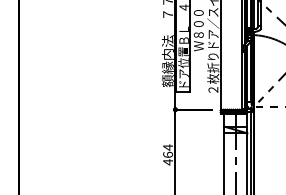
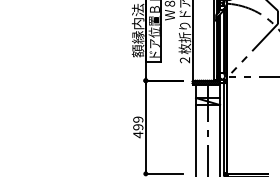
text: (168, 150) -> (138, 122), 464 -> 499

